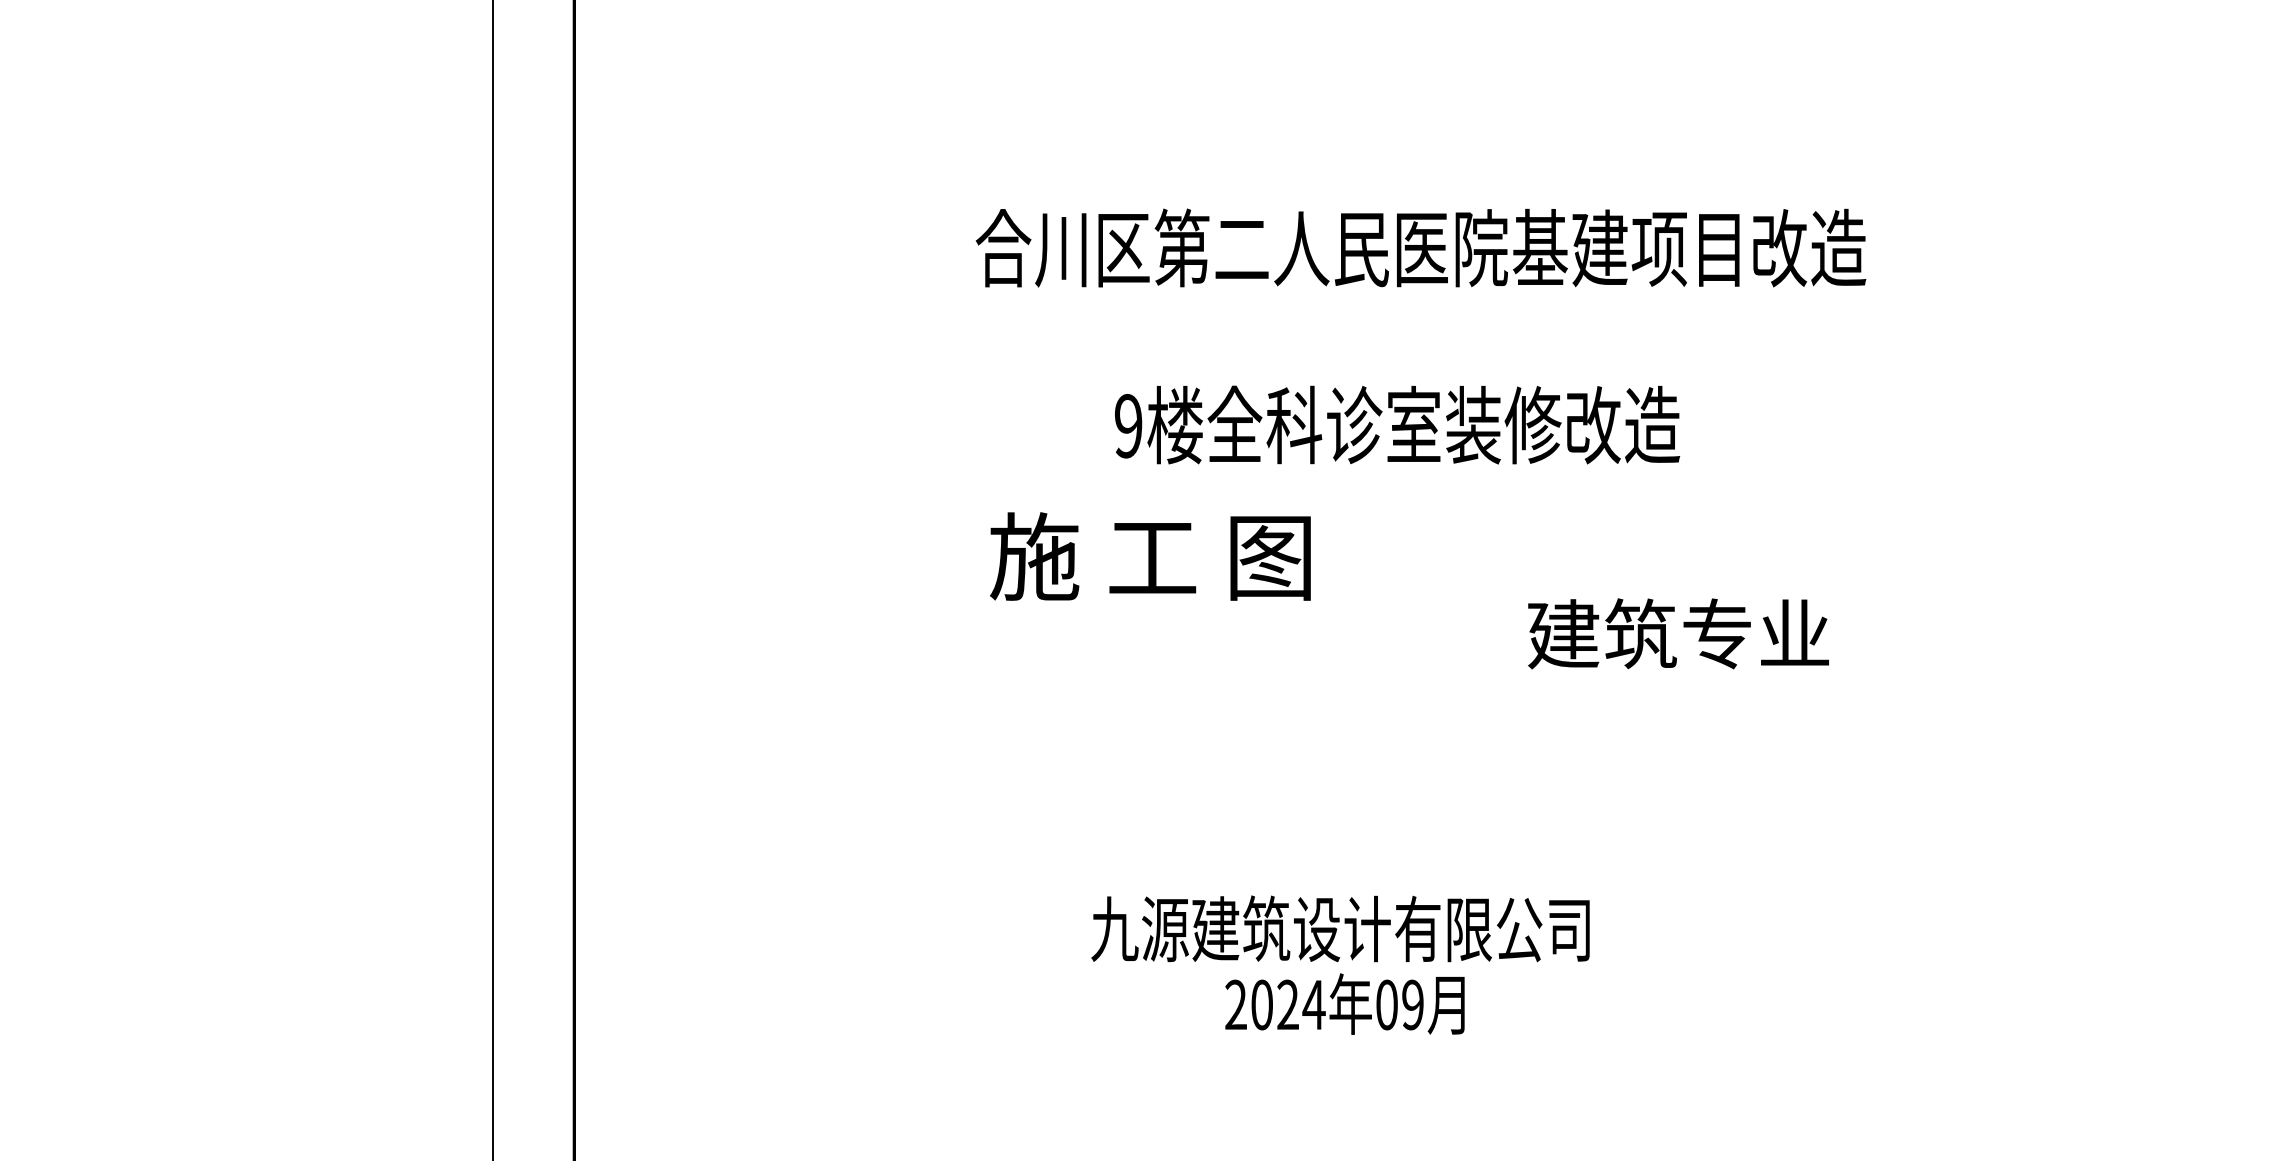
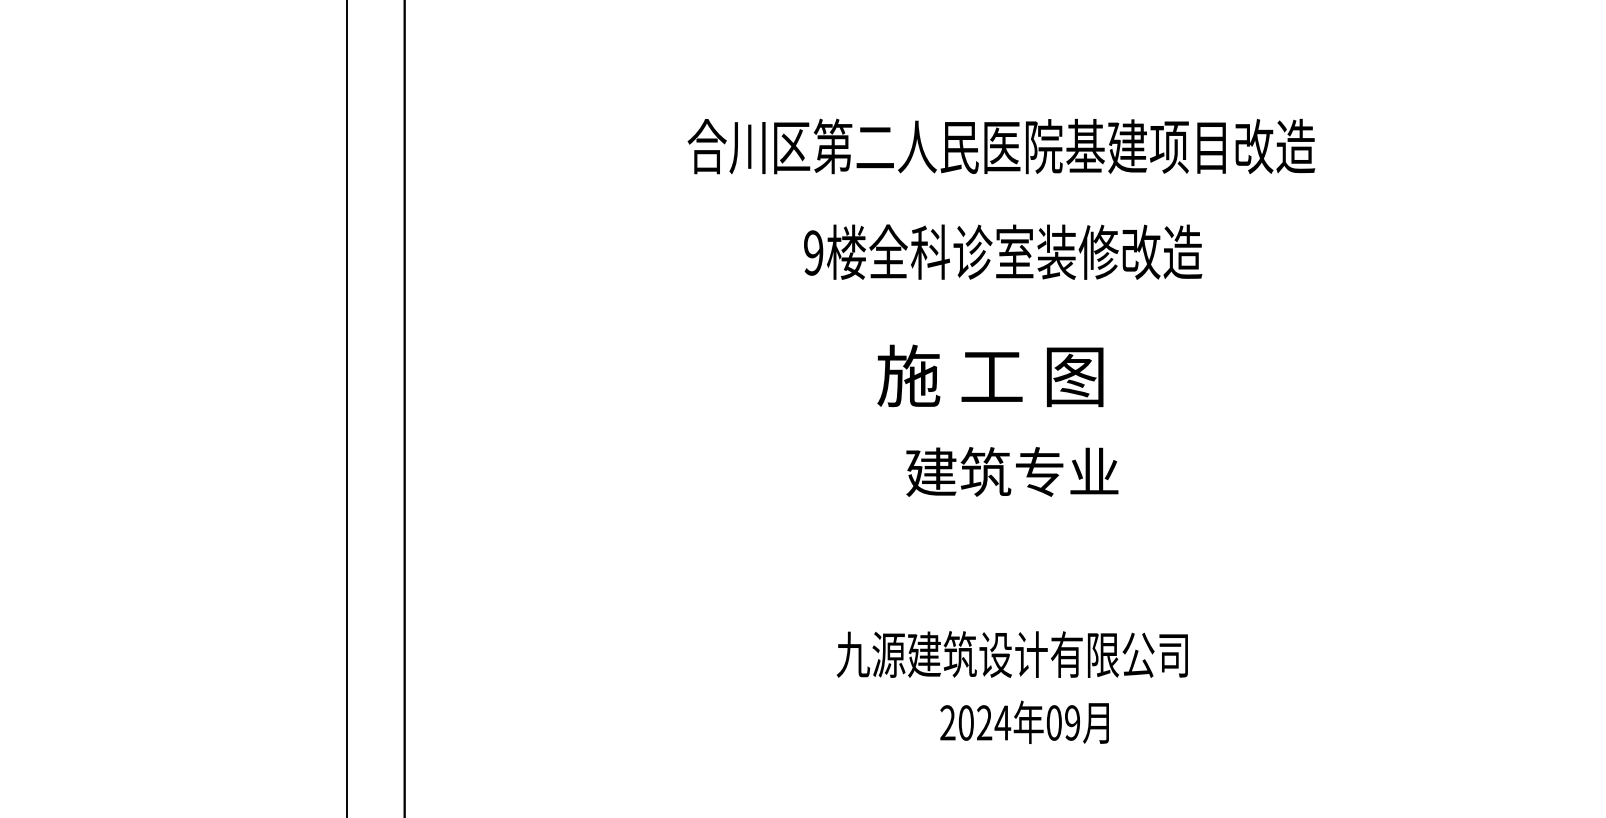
text: (1420, 247) -> (1001, 146), moved
text: (1397, 424) -> (1003, 251), moved
text: (1150, 556) -> (990, 375), moved
text: (1678, 633) -> (1012, 471), moved
text: (1340, 928) -> (1012, 654), moved
text: (1344, 1003) -> (1024, 721), moved

